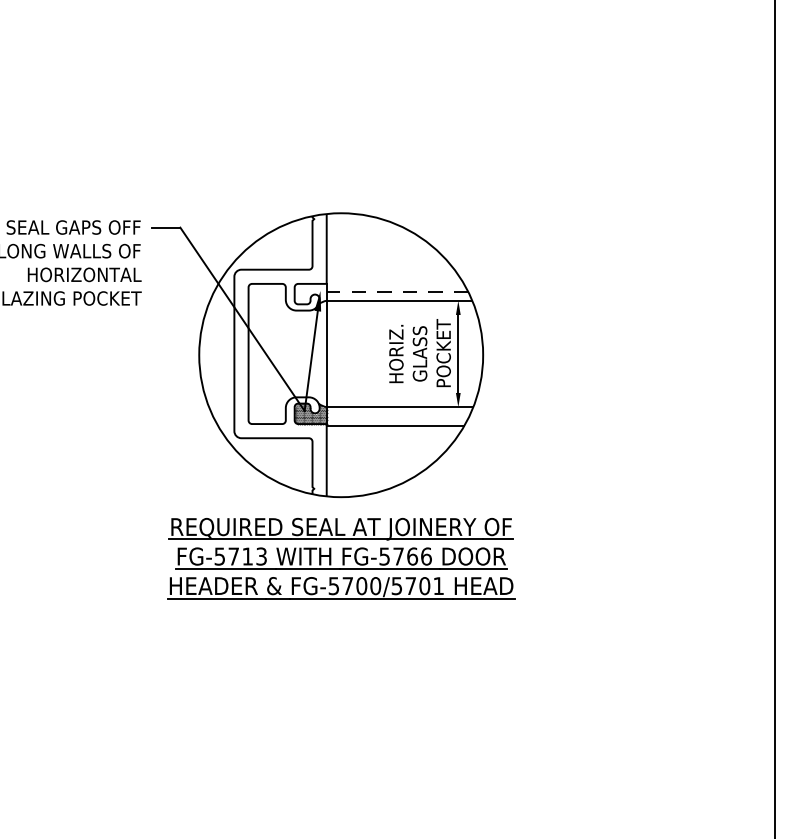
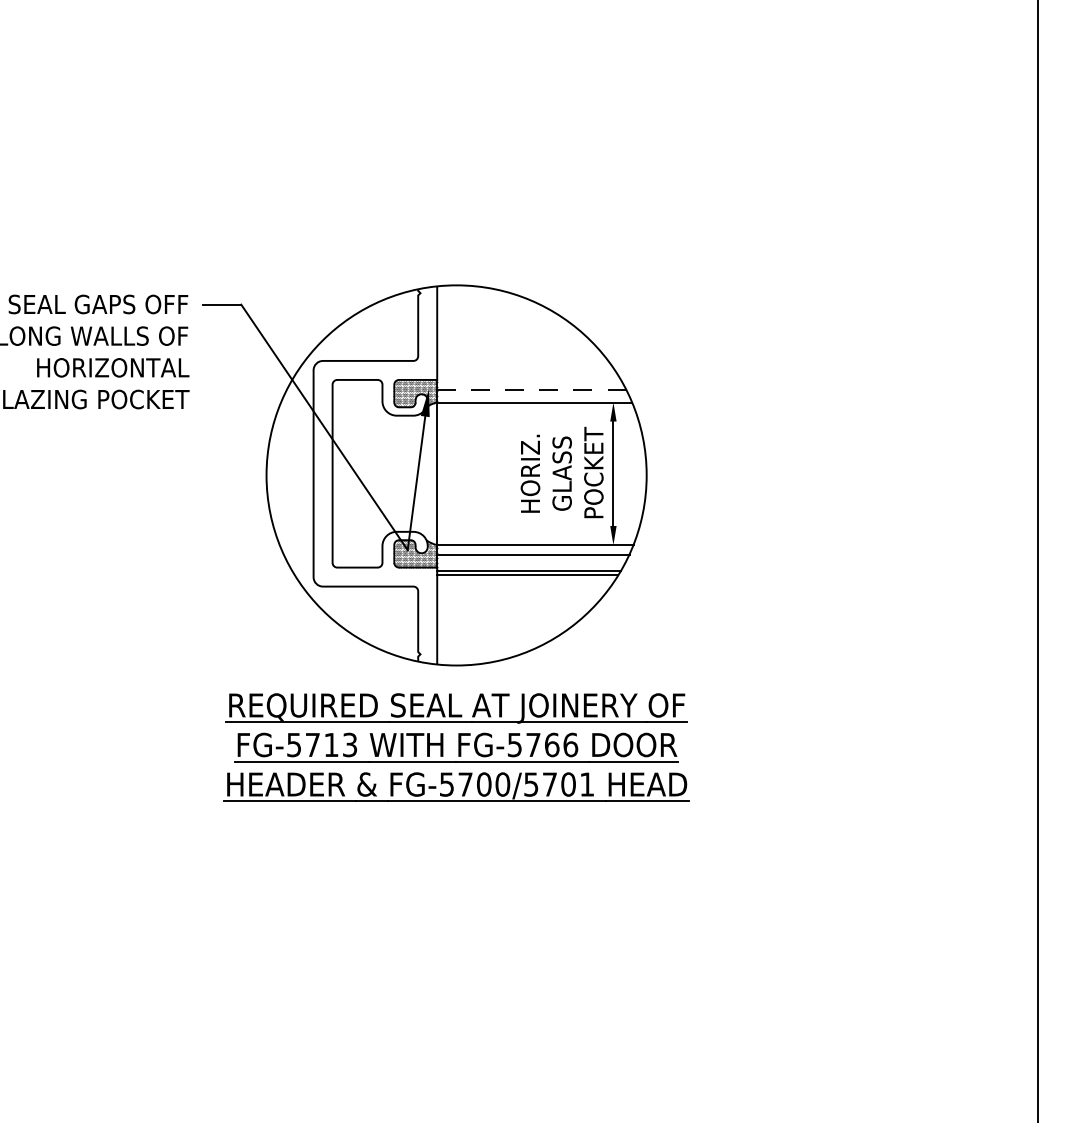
hatch: (310, 294) -> (415, 394), added
line: (398, 415) -> (533, 556), added
line: (394, 429) -> (527, 574), added

